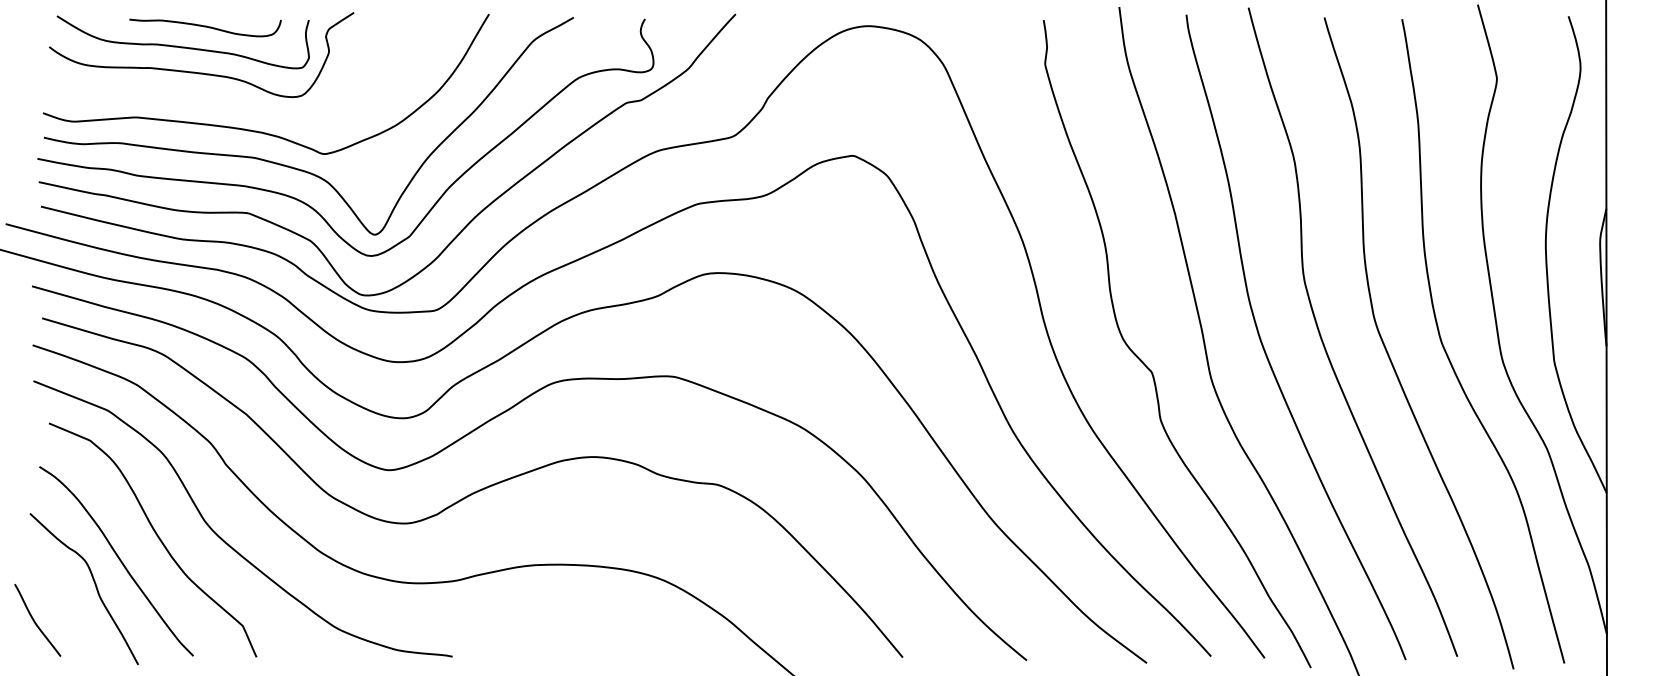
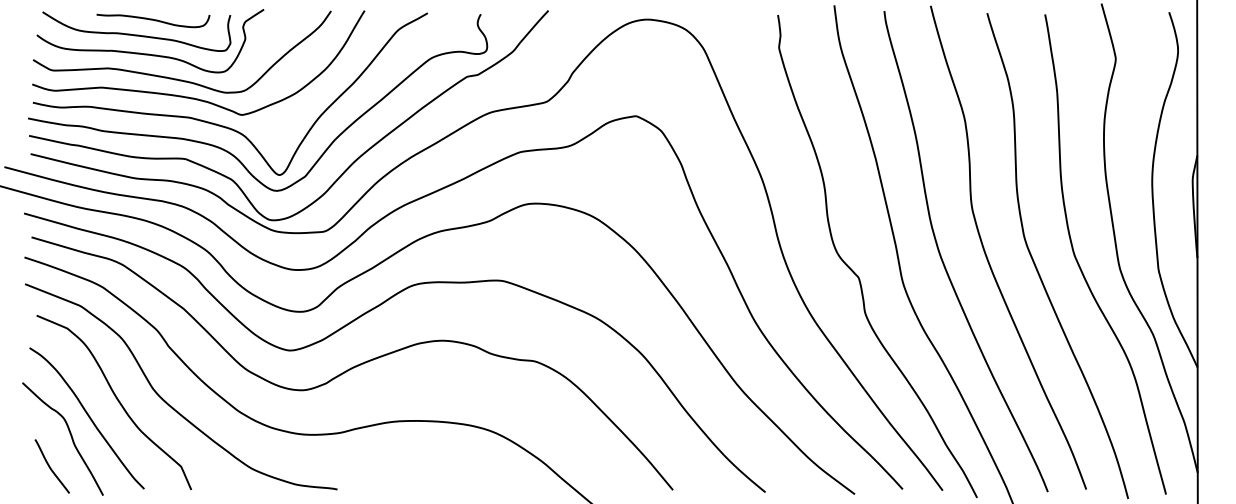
curve: (237, 105) -> (177, 78), added
curve: (35, 620) -> (50, 466), moved

